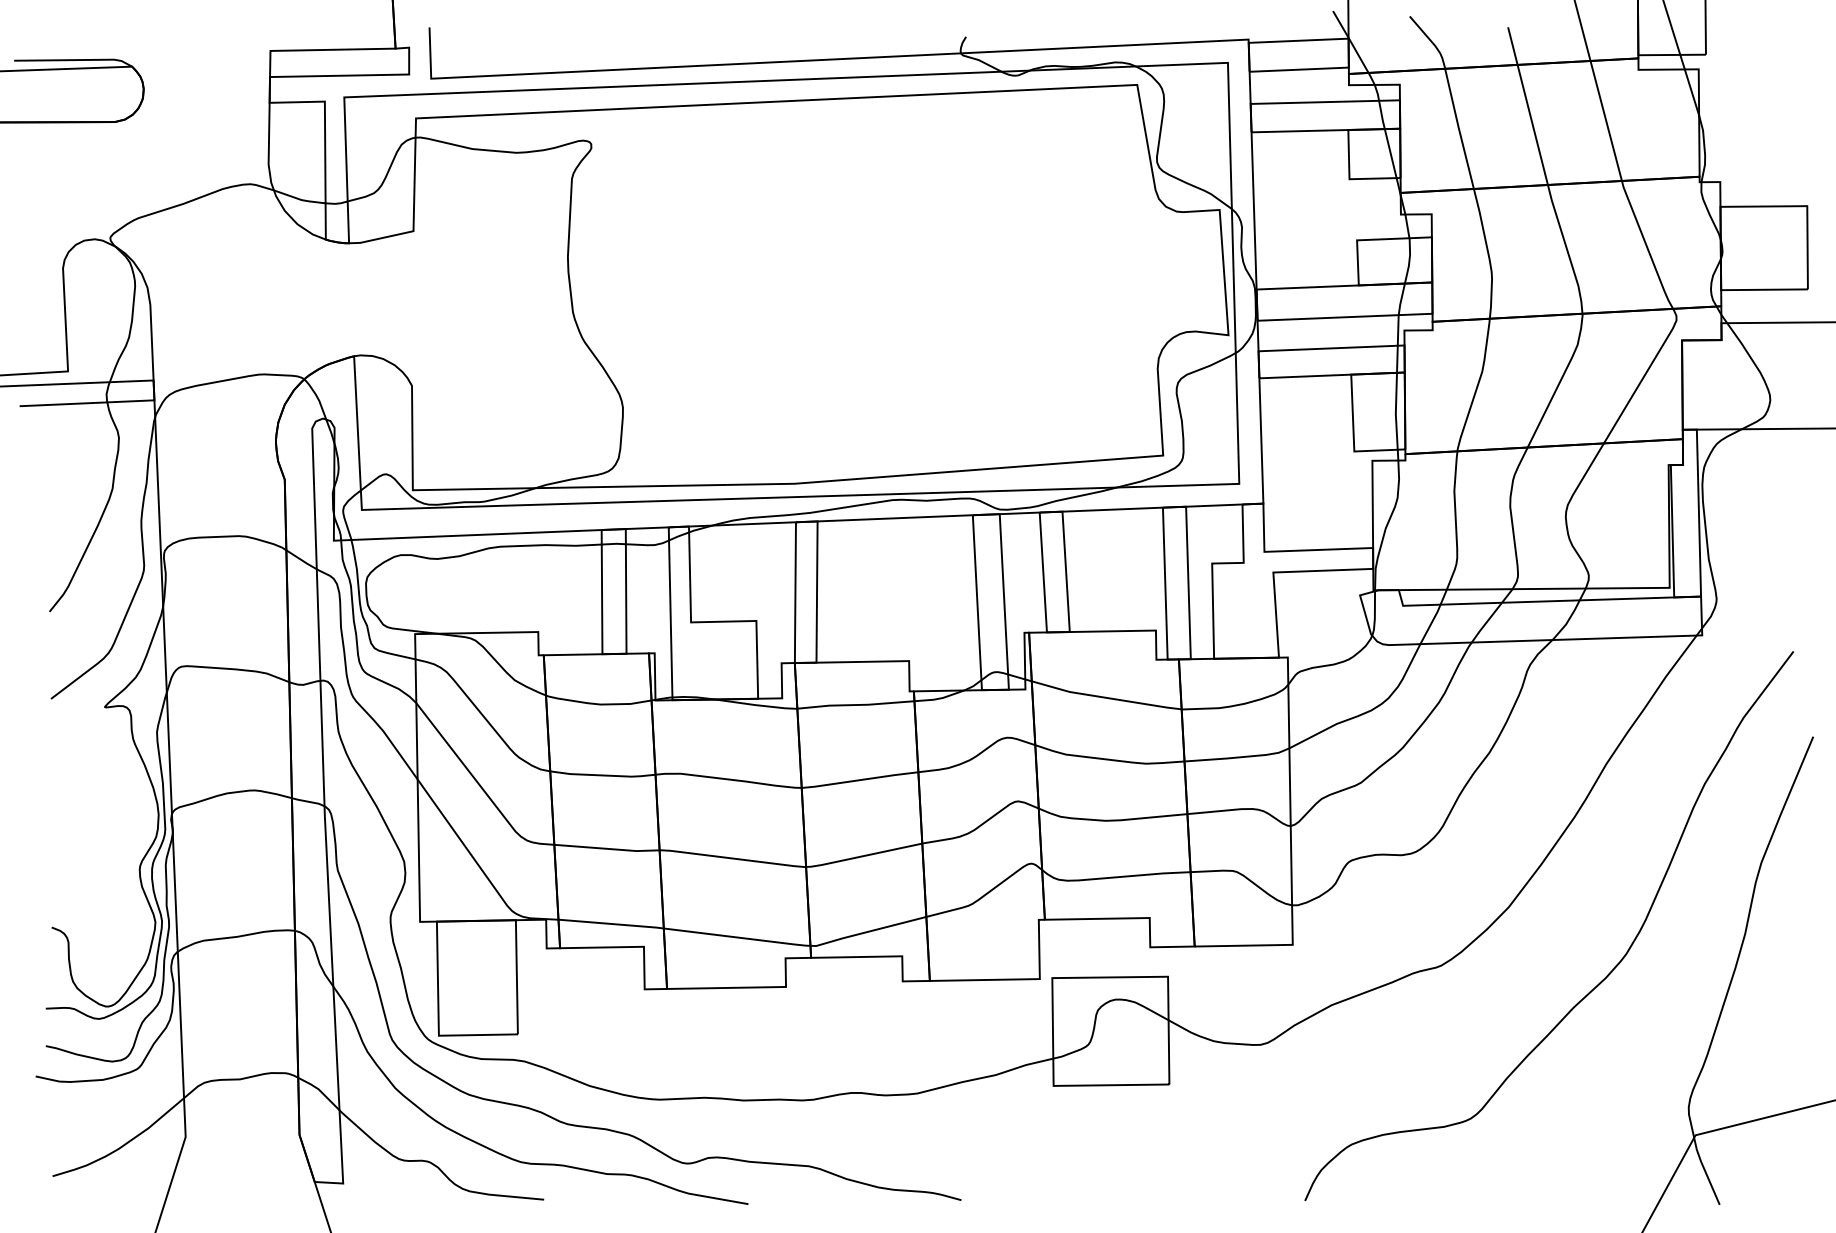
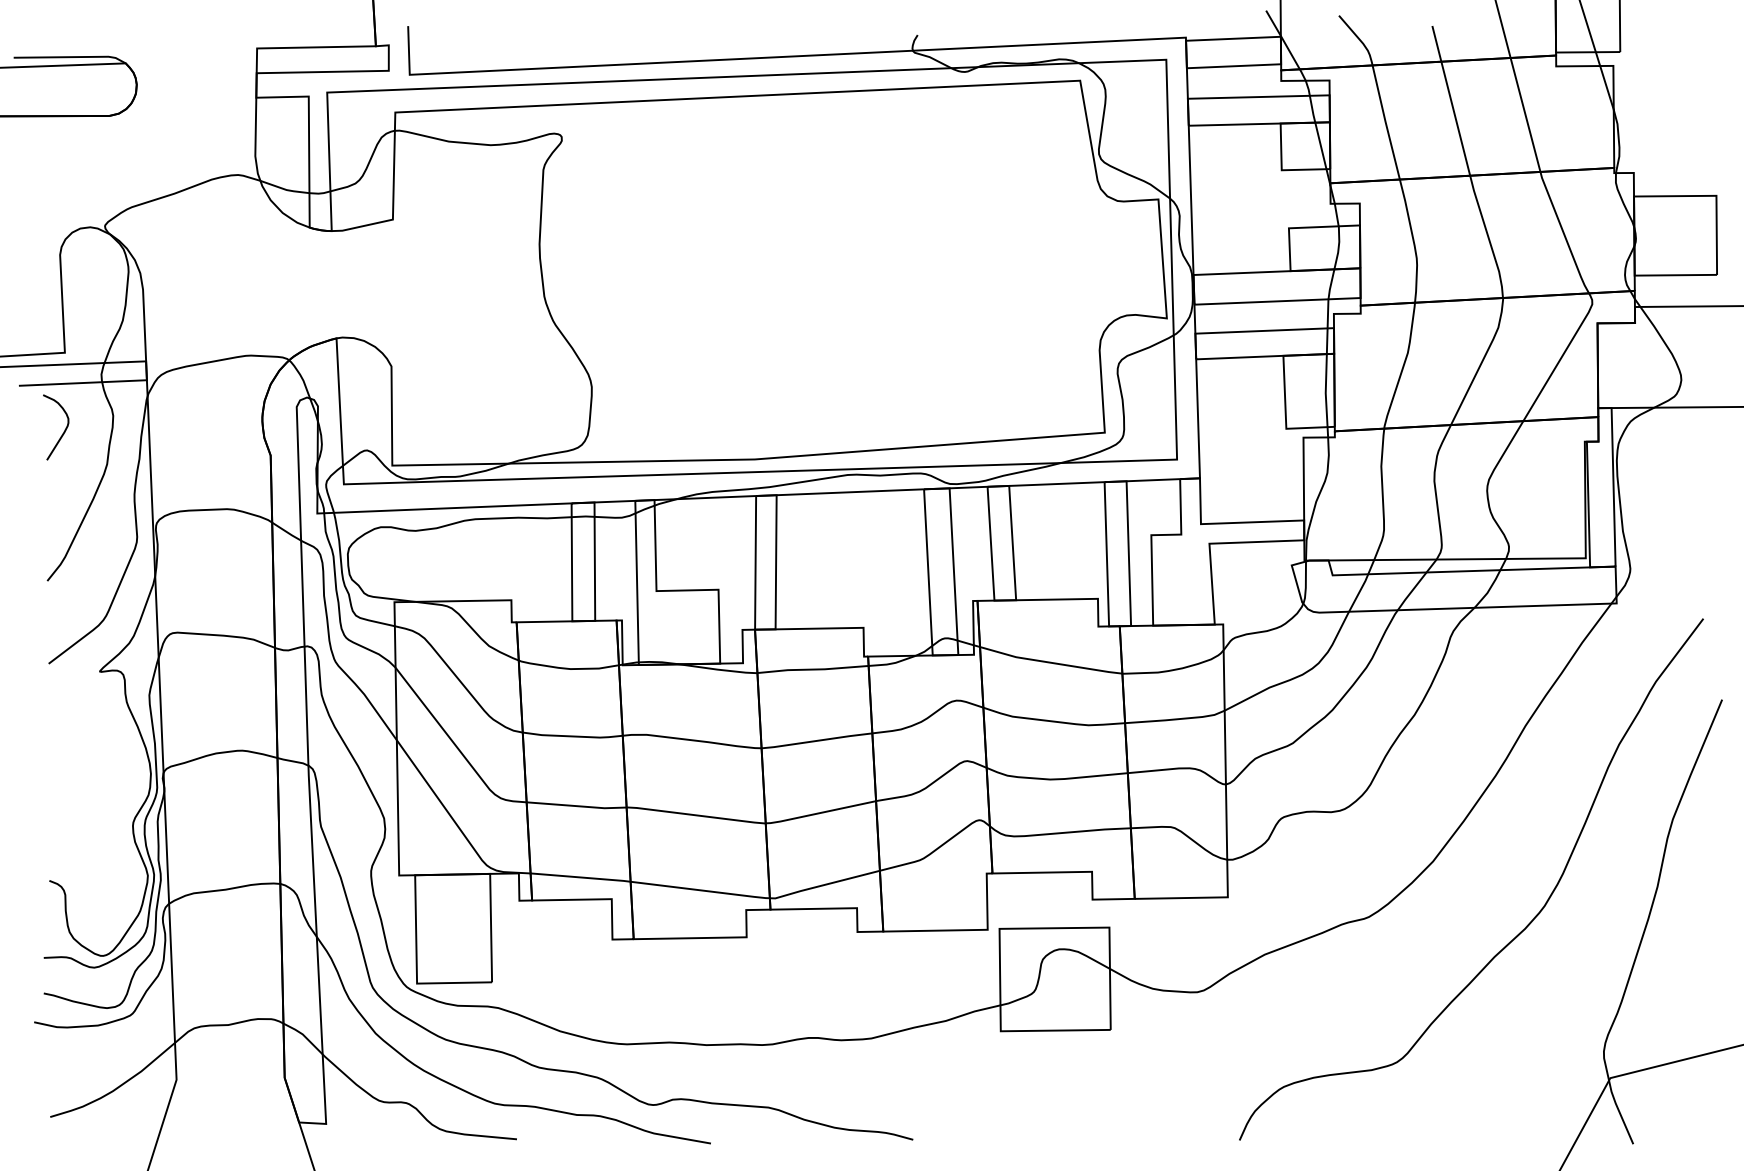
curve: (66, 454) -> (63, 431), added

